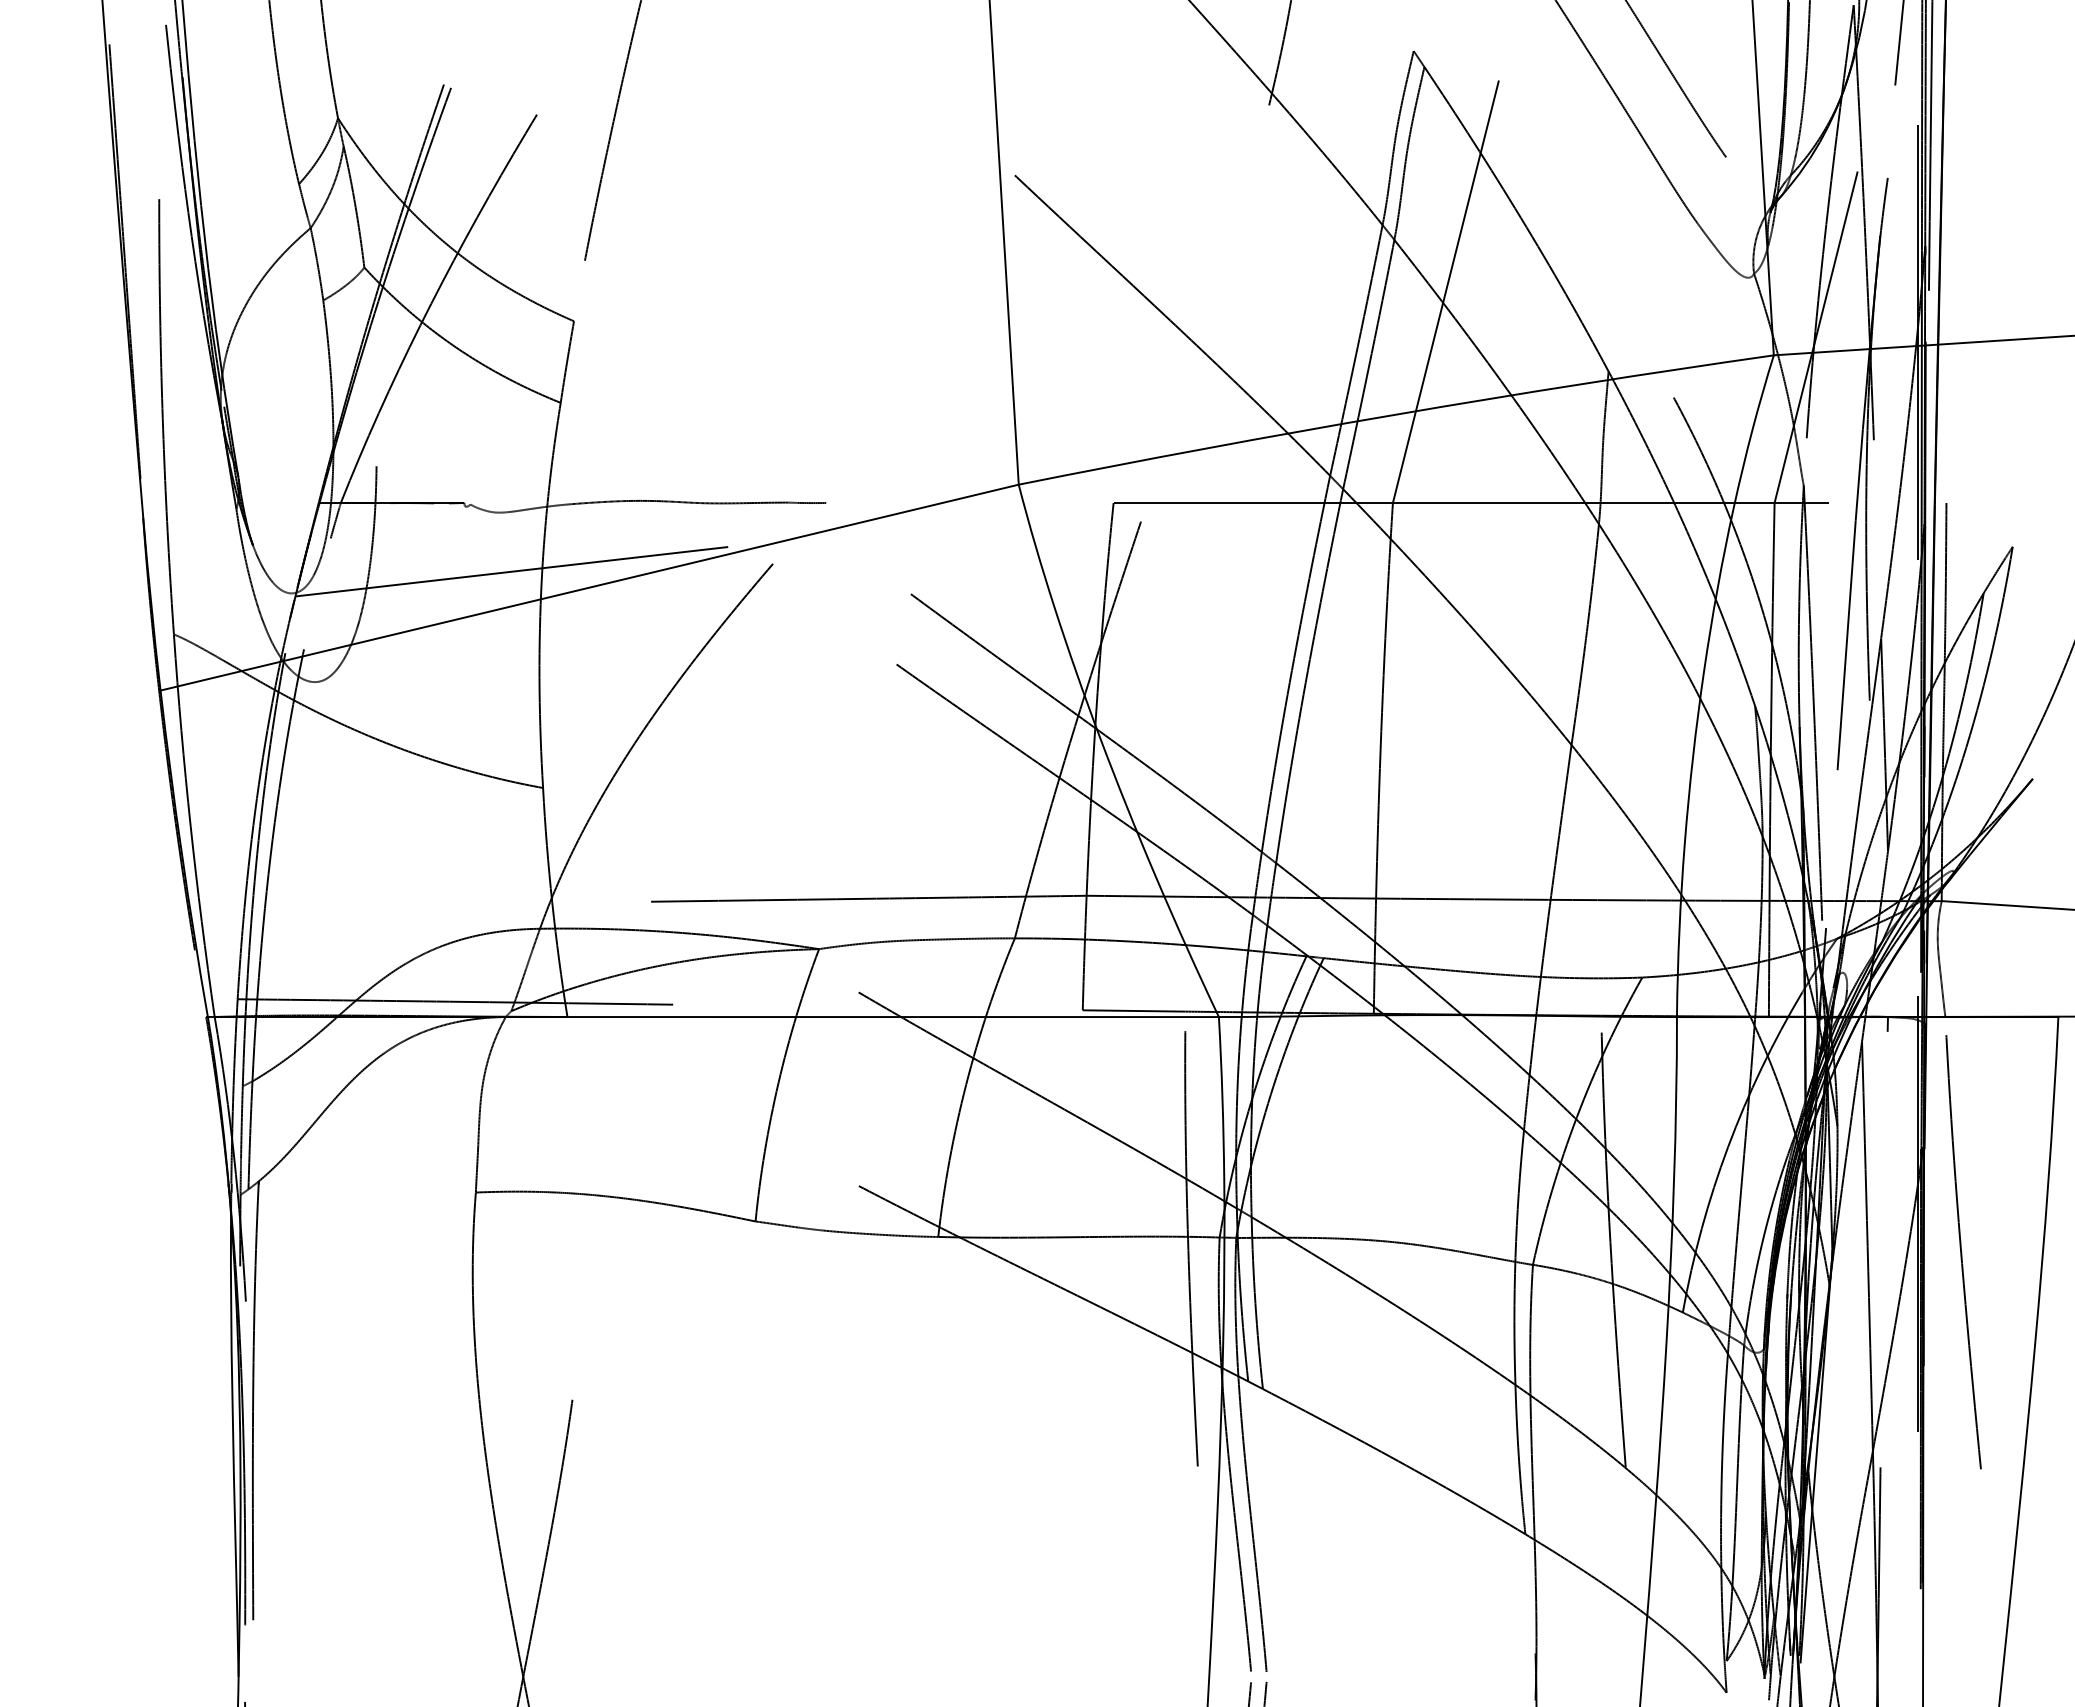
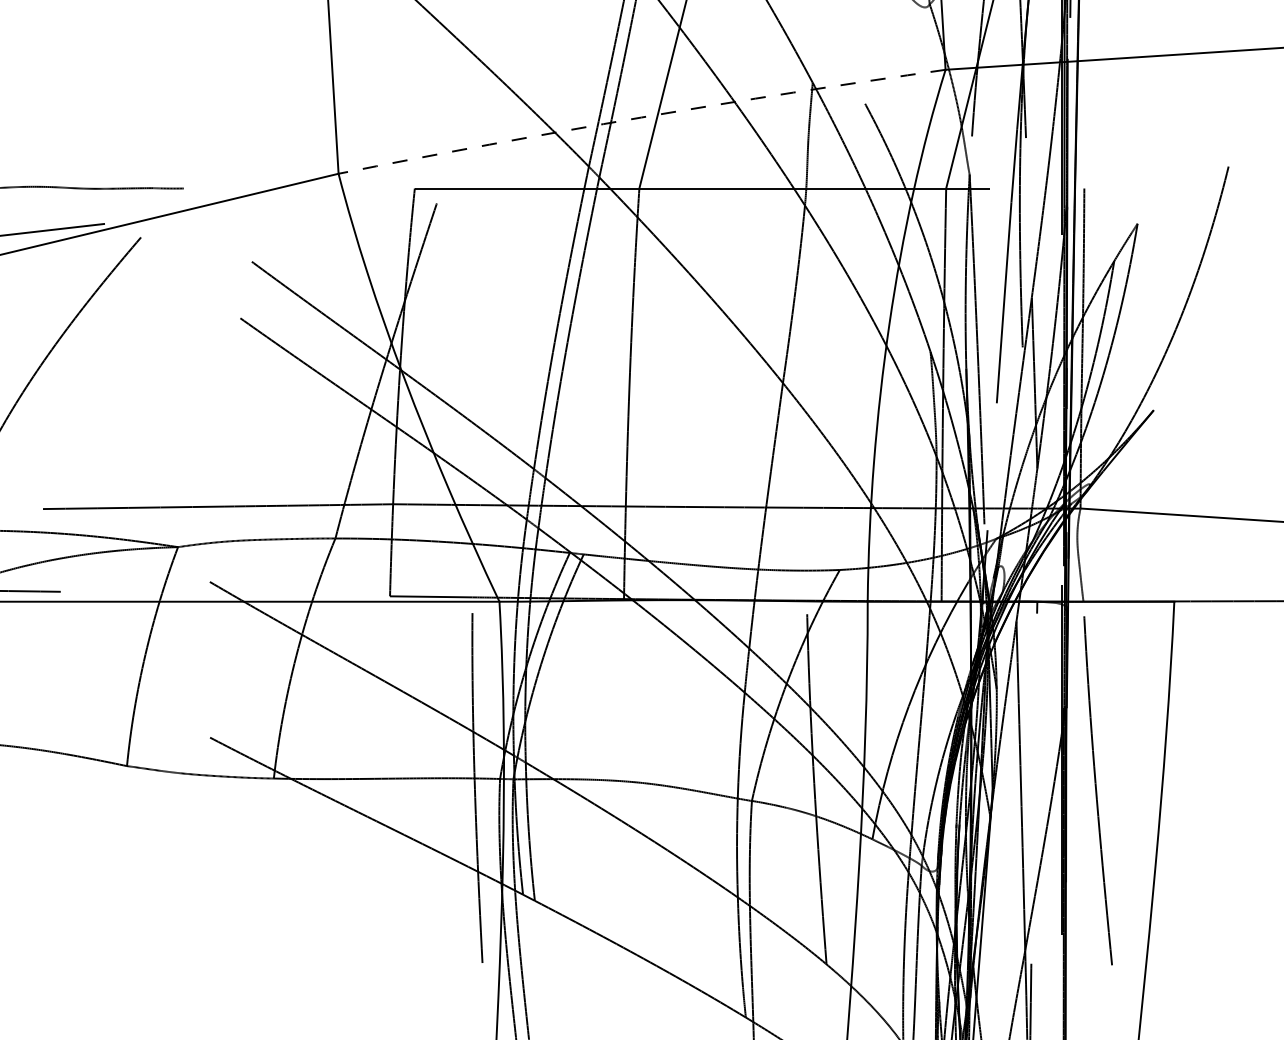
arc: (1395, 414) -> (641, 117), solid -> dashed

